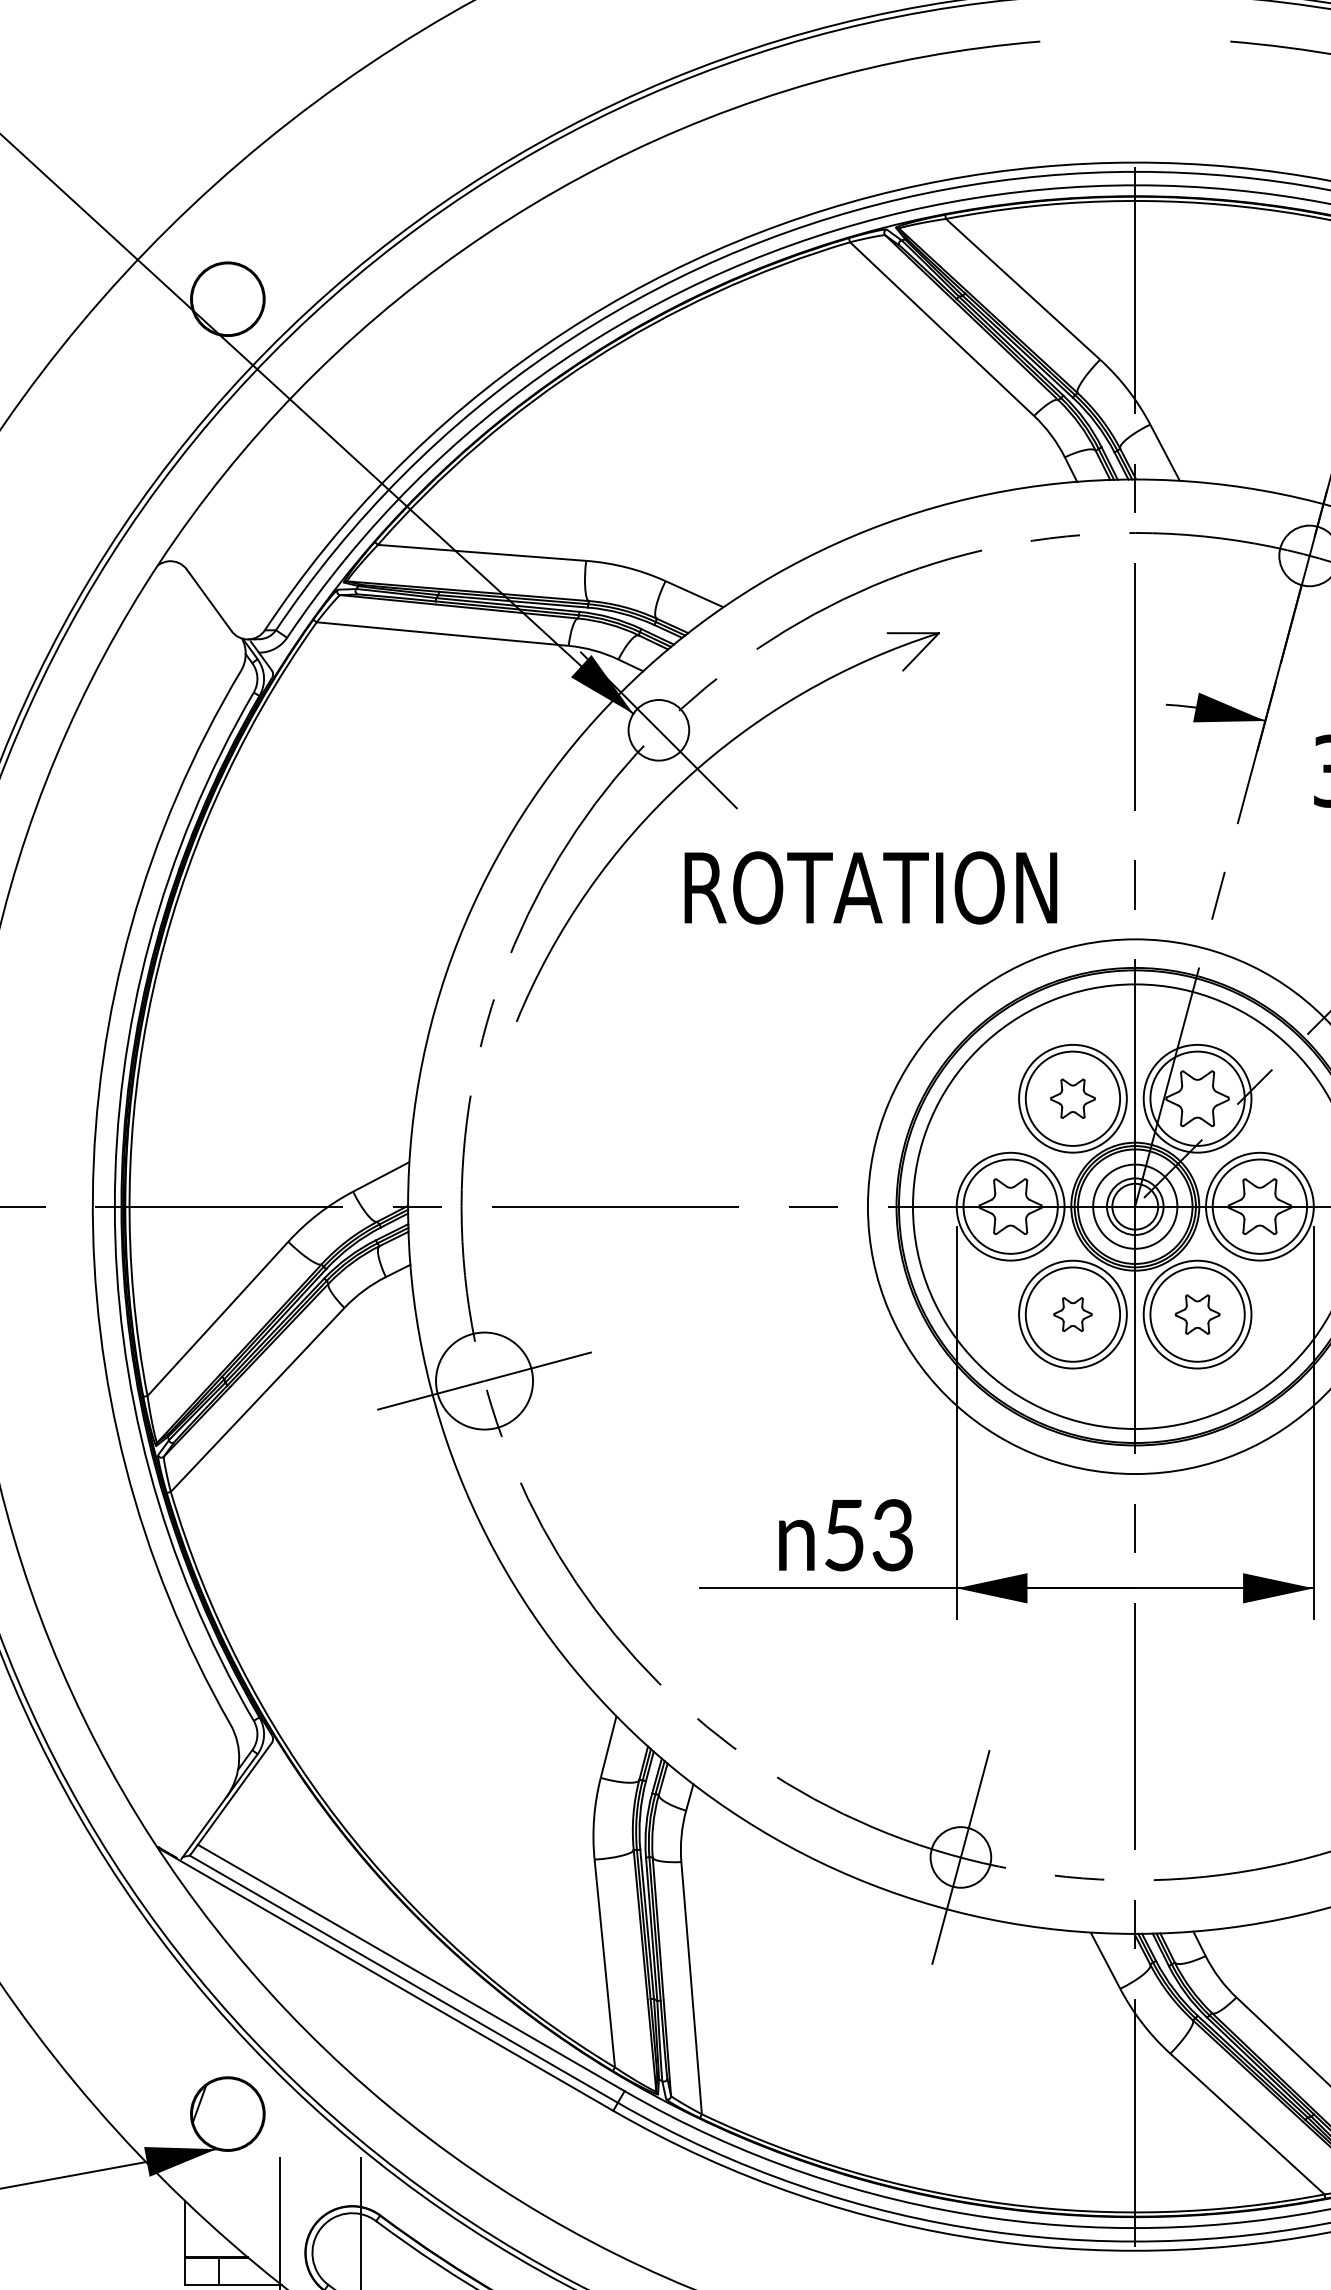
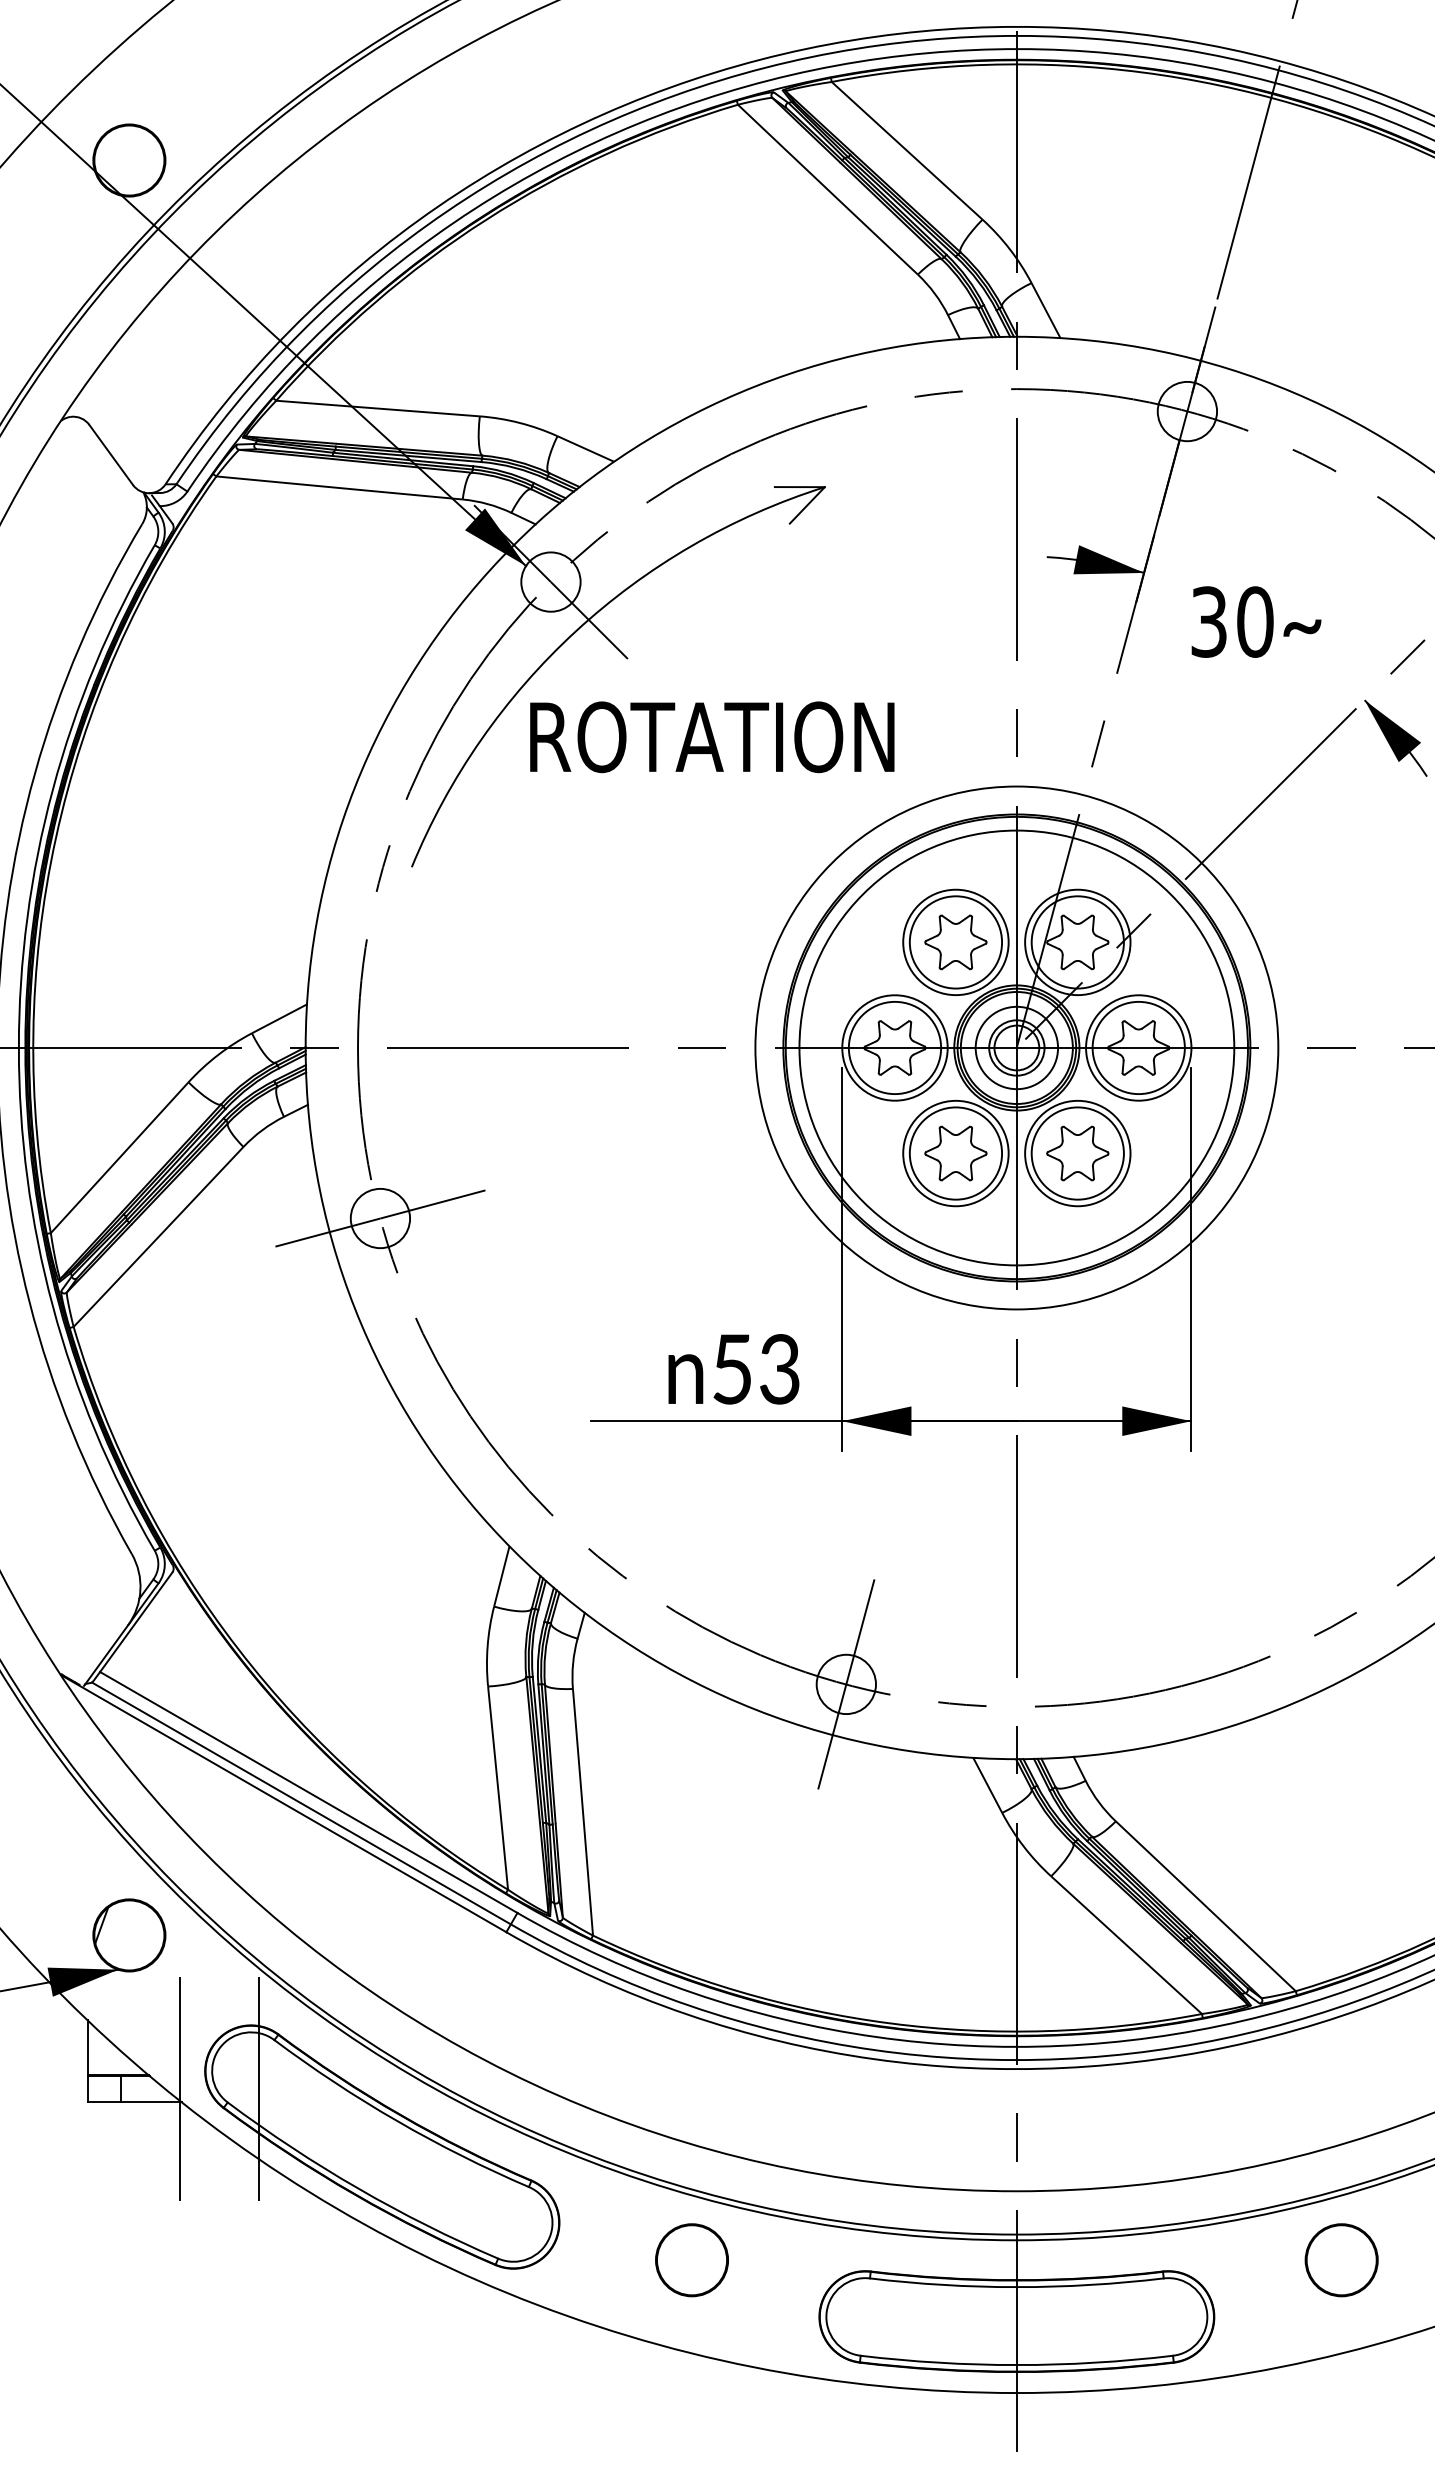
text: (871, 888) -> (712, 737), moved
part: (1072, 1098) -> (955, 942), size x1.43
part: (1072, 1314) -> (955, 1153), size x1.67
part: (1197, 1314) -> (1077, 1153), size x1.43
circle: (484, 1381) -> (380, 1218), size x0.62

